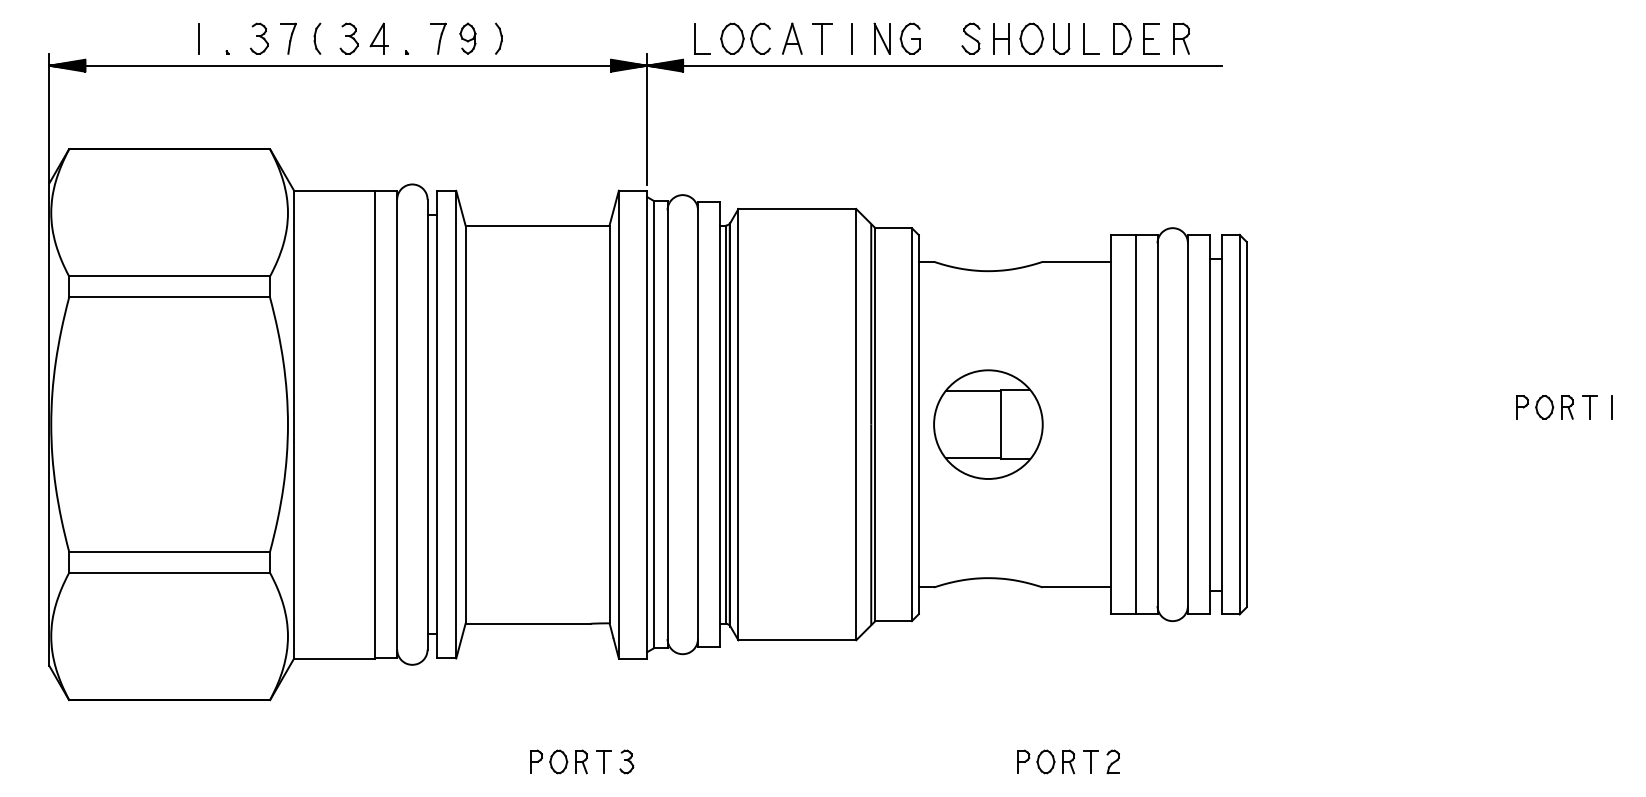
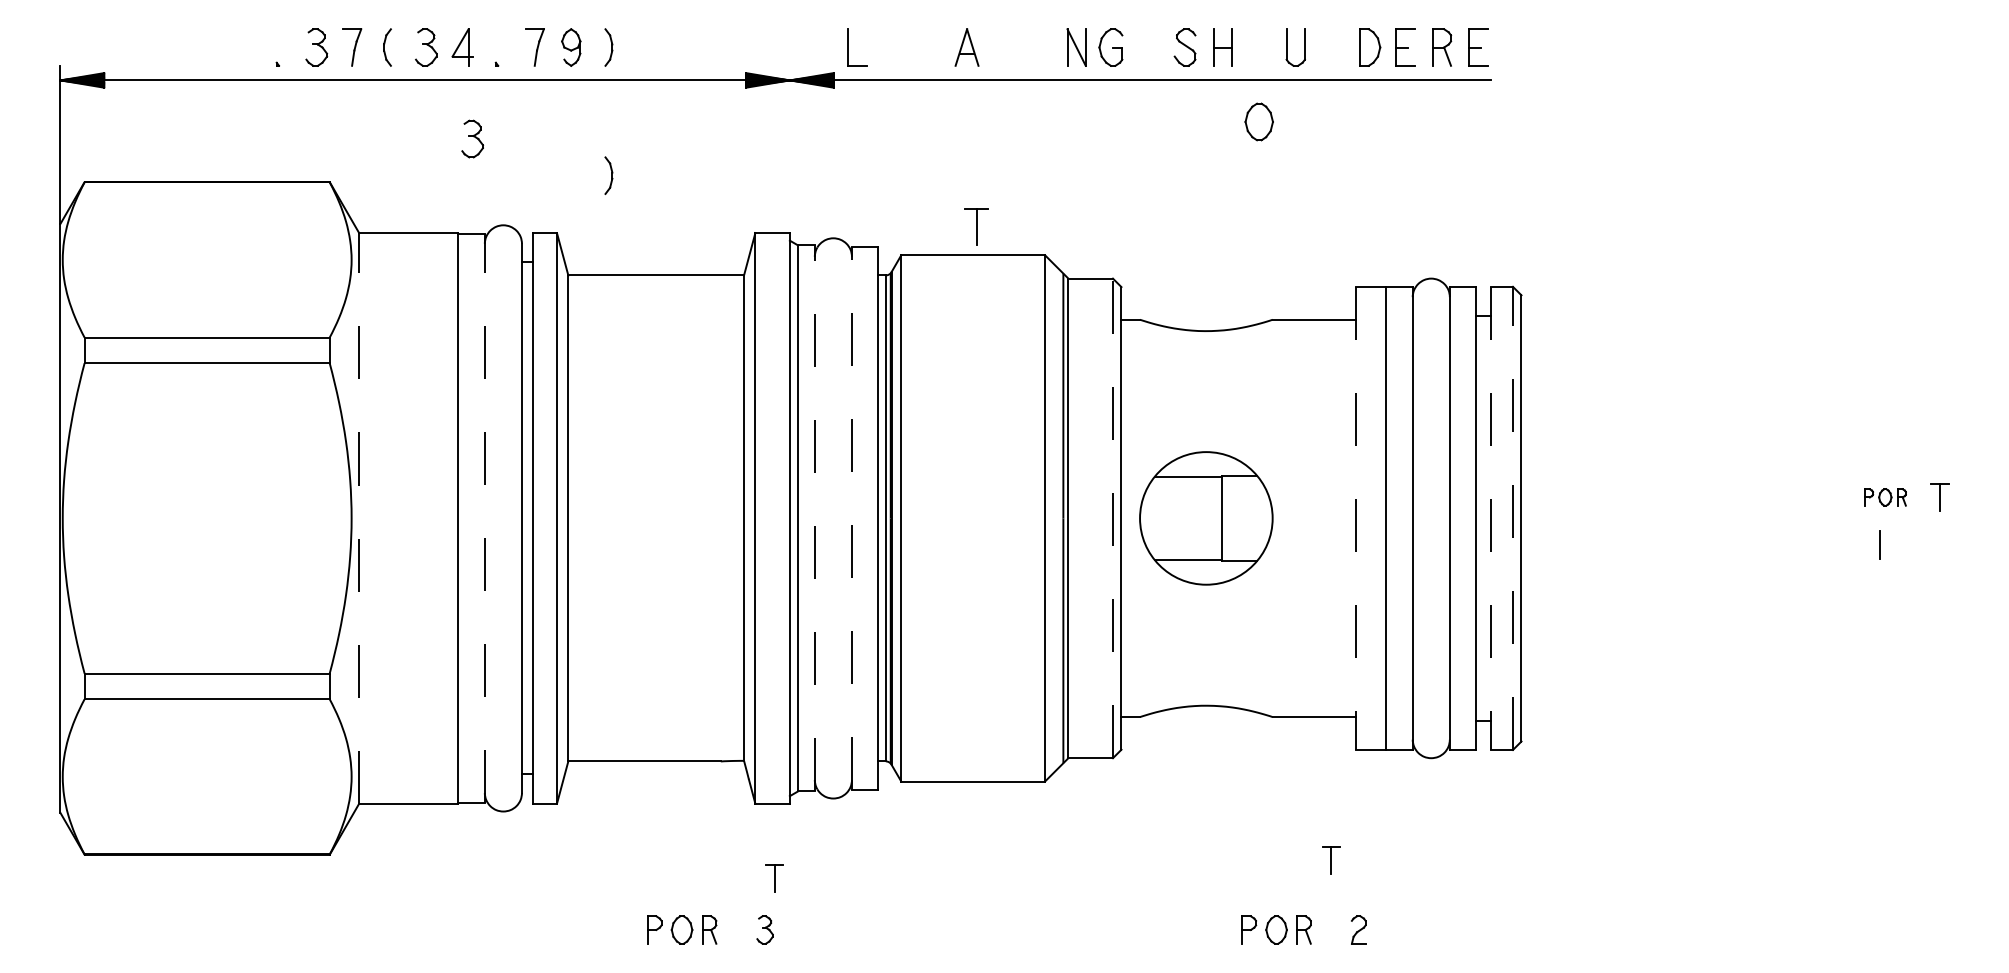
line: (198, 38) -> (242, 47), removed
part: (745, 38) -> (909, 47), removed
part: (822, 38) -> (977, 226), moved
line: (852, 38) -> (1040, 47), removed
part: (1031, 38) -> (1258, 121), moved
part: (1084, 38) -> (1323, 47), removed
part: (1211, 38) -> (1478, 47), added
part: (386, 113) -> (471, 138), added
line: (647, 118) -> (790, 144), removed
part: (498, 143) -> (608, 175), added
part: (1544, 407) -> (1884, 497), size x0.6
line: (1611, 407) -> (1878, 545), moved
line: (294, 424) -> (359, 518), solid -> dashed
line: (397, 424) -> (485, 518), solid -> dashed
line: (667, 424) -> (814, 518), solid -> dashed
line: (698, 424) -> (852, 518), solid -> dashed
line: (911, 424) -> (1112, 518), solid -> dashed
line: (1111, 424) -> (1356, 518), solid -> dashed
line: (1221, 424) -> (1490, 518), solid -> dashed
line: (1239, 424) -> (1512, 518), solid -> dashed
part: (603, 761) -> (774, 878), moved
part: (1090, 761) -> (1330, 859), moved

